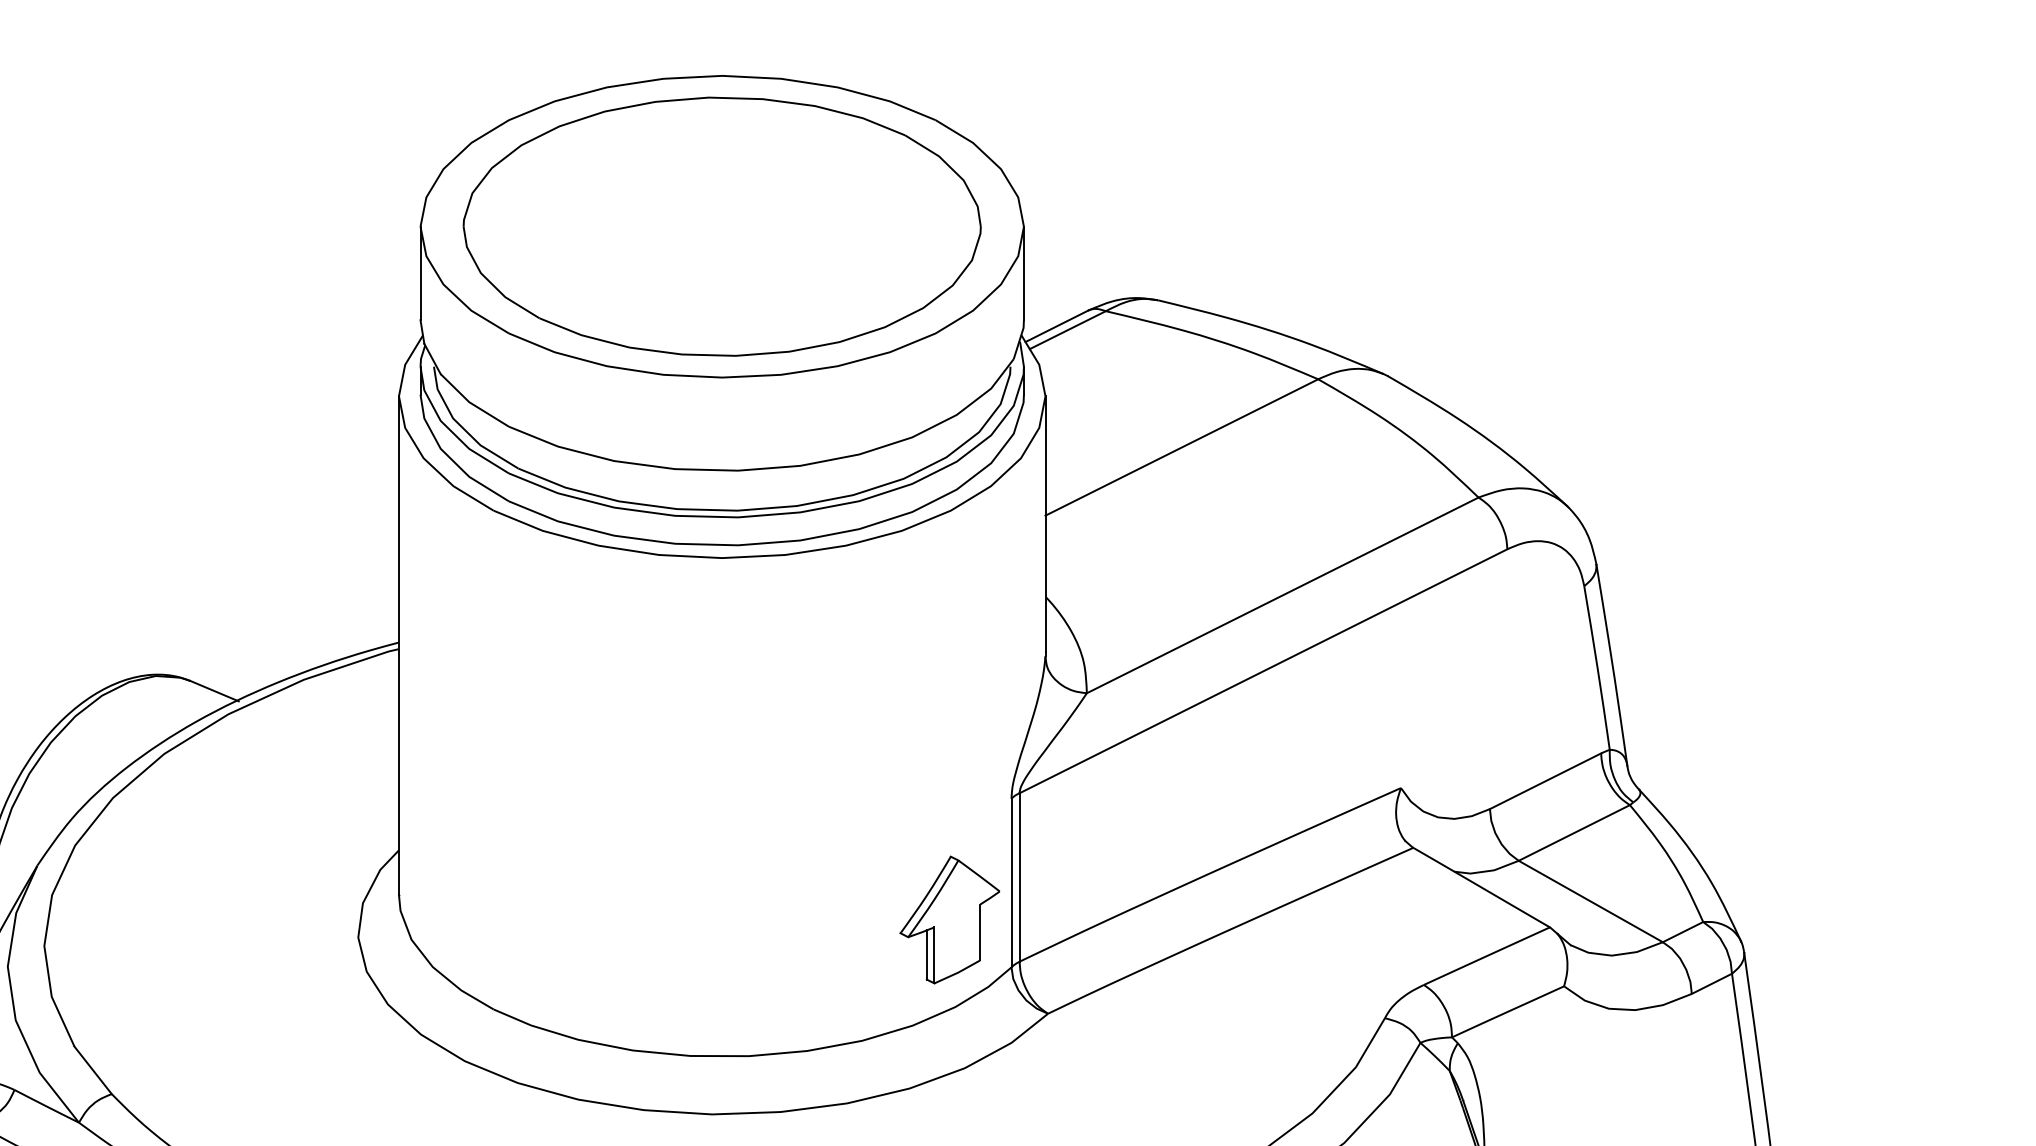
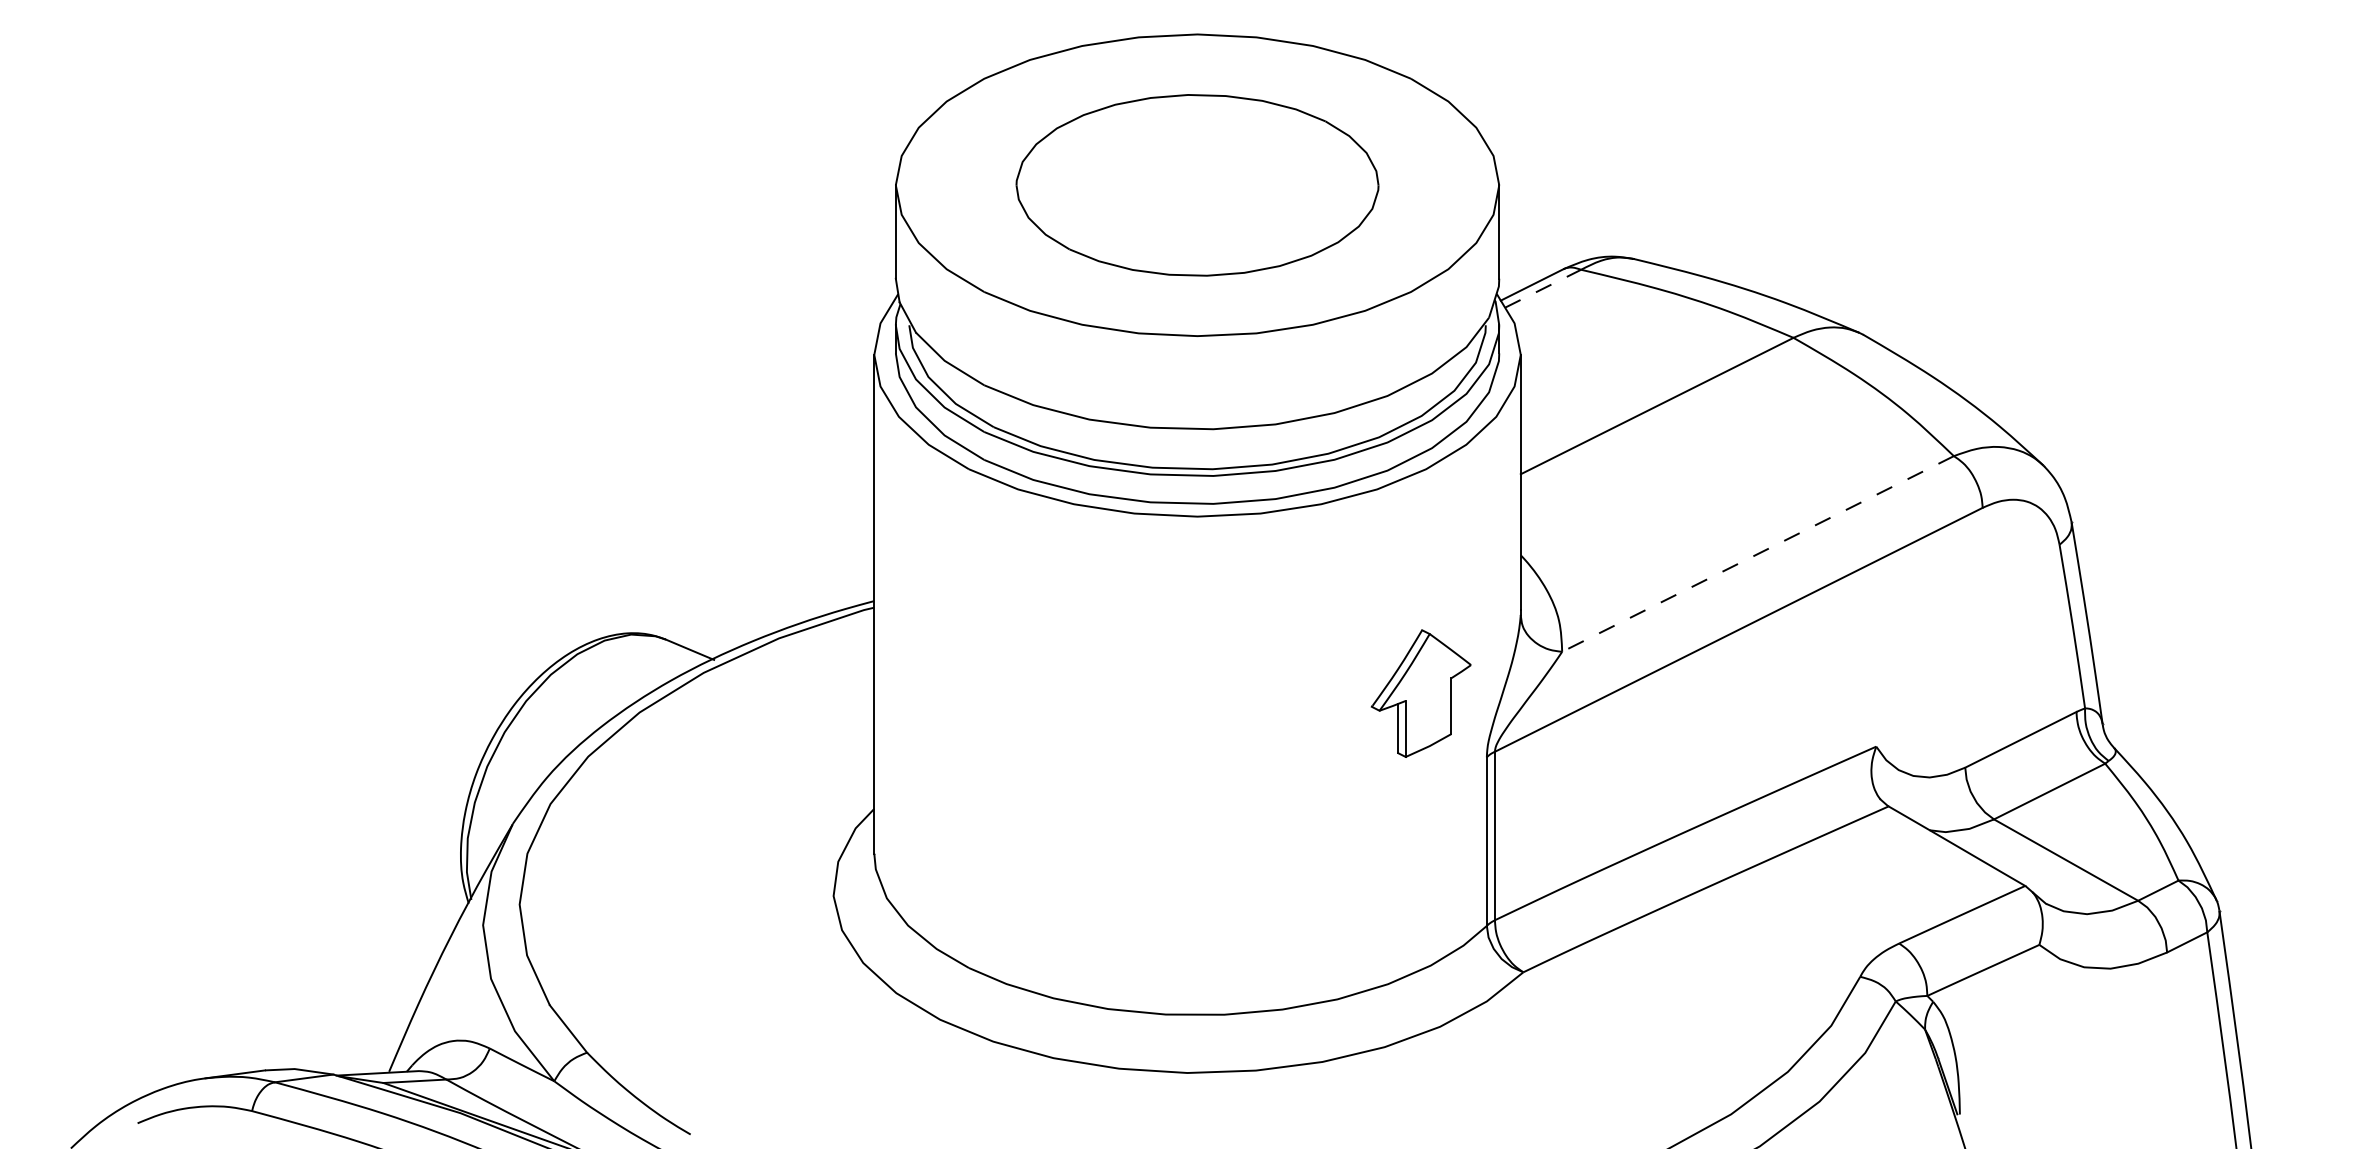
part: (722, 226) -> (1197, 185), size x0.7
line: (1068, 329) -> (1543, 288), solid -> dashed
line: (1283, 594) -> (1758, 553), solid -> dashed
part: (949, 919) -> (1420, 693), moved

